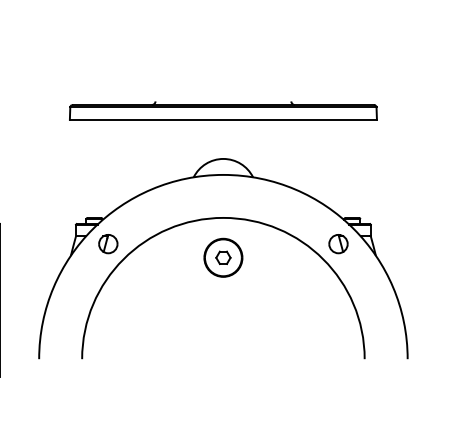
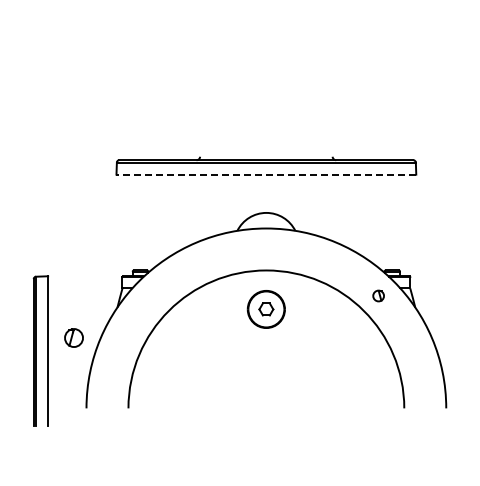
line: (223, 119) -> (266, 174), solid -> dashed
part: (107, 243) -> (73, 337), moved
part: (338, 243) -> (378, 295), size x0.6

